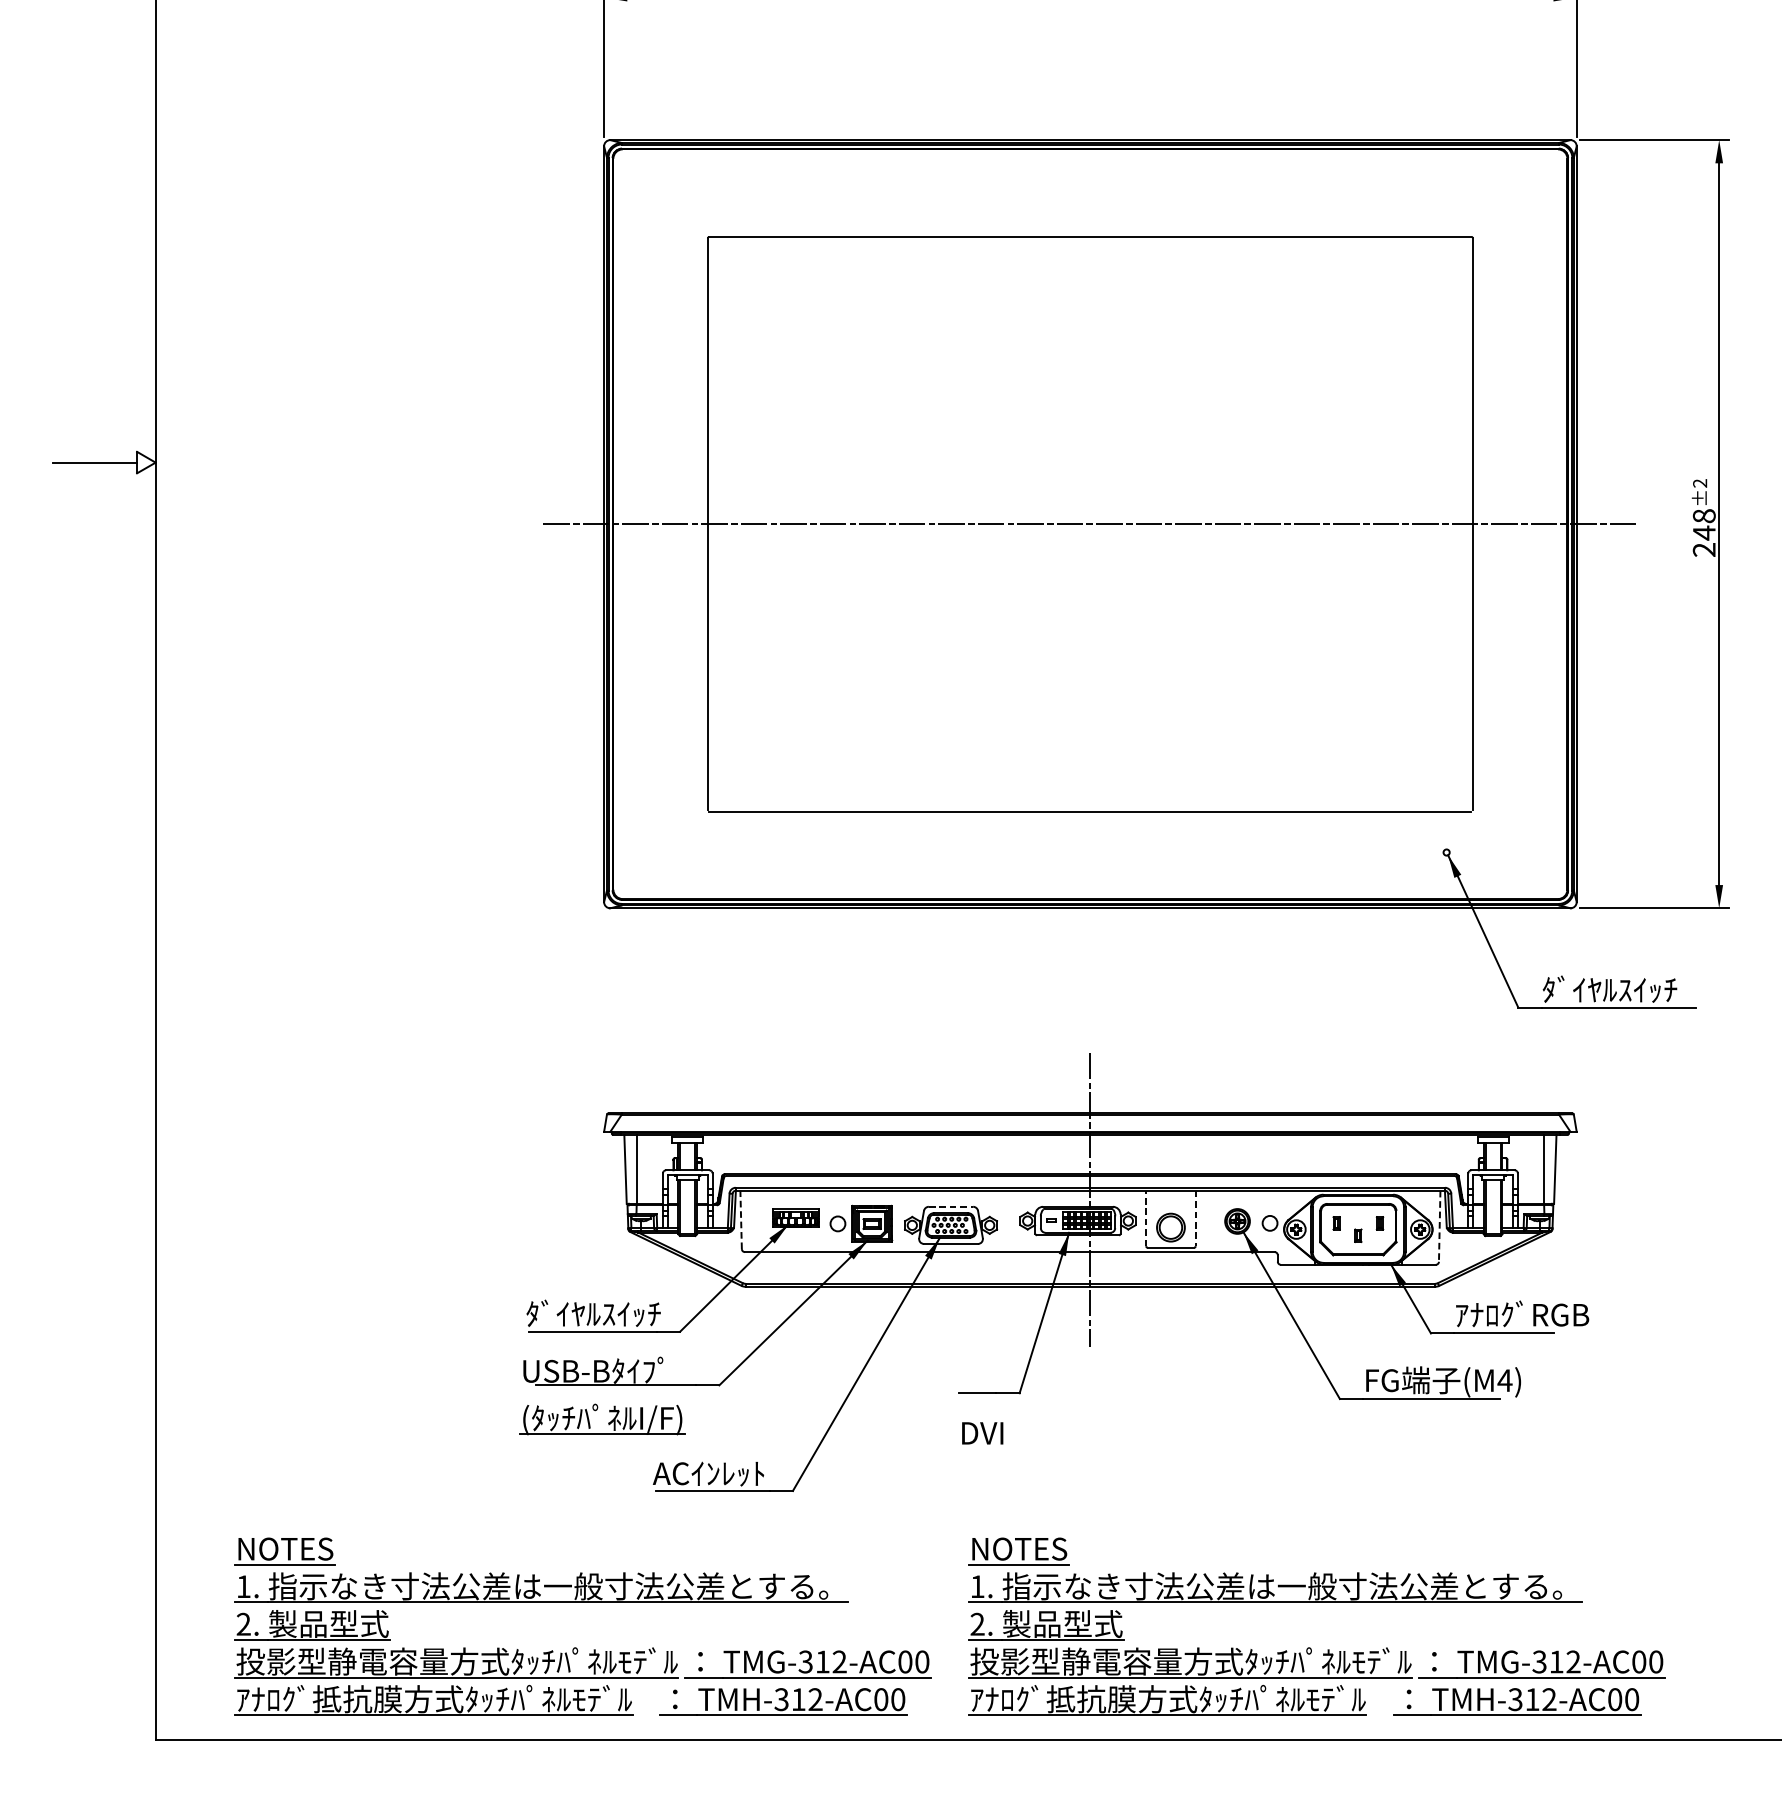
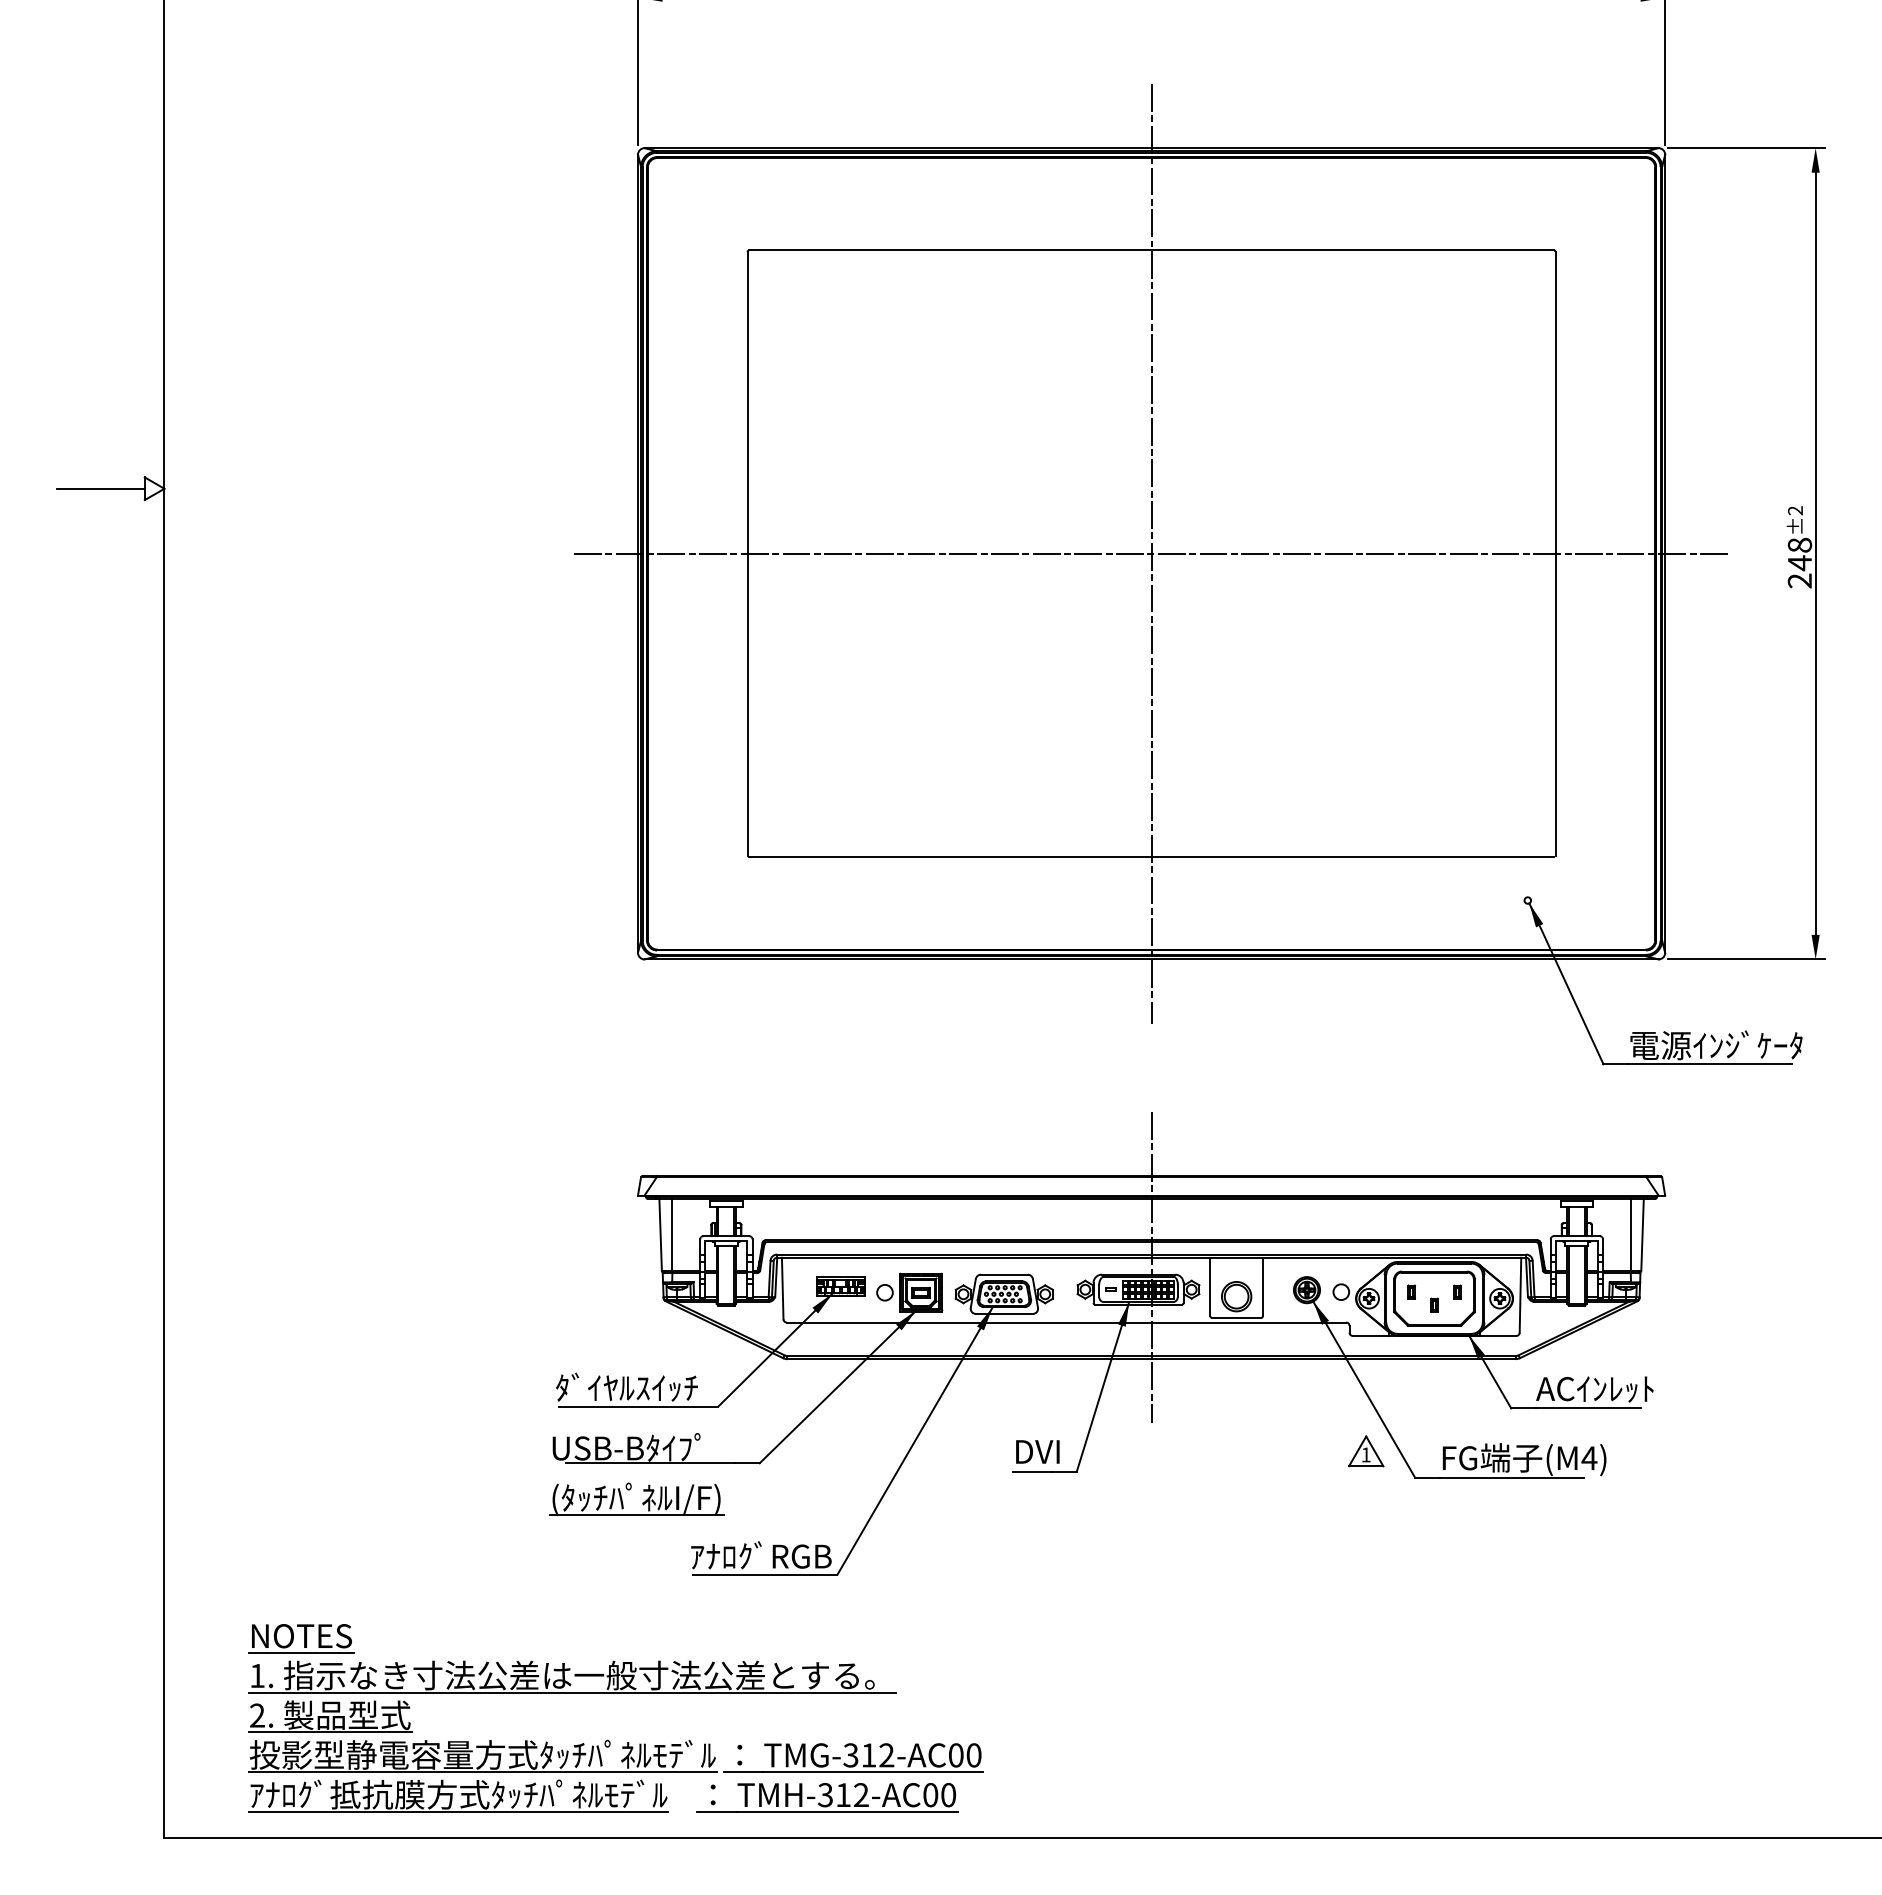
line: (1090, 523) -> (1151, 553), added
text: (1624, 989) -> (1715, 1045), ﾀﾞｲﾔﾙｽｲｯﾁ -> 電源ｲﾝｼﾞｹｰﾀ
line: (951, 1206) -> (1004, 1274), dashed -> solid
line: (1146, 1217) -> (1210, 1286), dashed -> solid
line: (1195, 1218) -> (1262, 1287), dashed -> solid
line: (740, 1219) -> (782, 1288), dashed -> solid
line: (1439, 1226) -> (1520, 1295), dashed -> solid
text: (1522, 1313) -> (1607, 1387), ｱﾅﾛｸﾞRGB -> ACｲﾝﾚｯﾄ
part: (1293, 1374) -> (1366, 1451), added
text: (982, 1432) -> (1037, 1451), moved
text: (720, 1472) -> (760, 1555), ACｲﾝﾚｯﾄ -> ｱﾅﾛｸﾞRGB
part: (1309, 1646) -> (1382, 1739), removed

